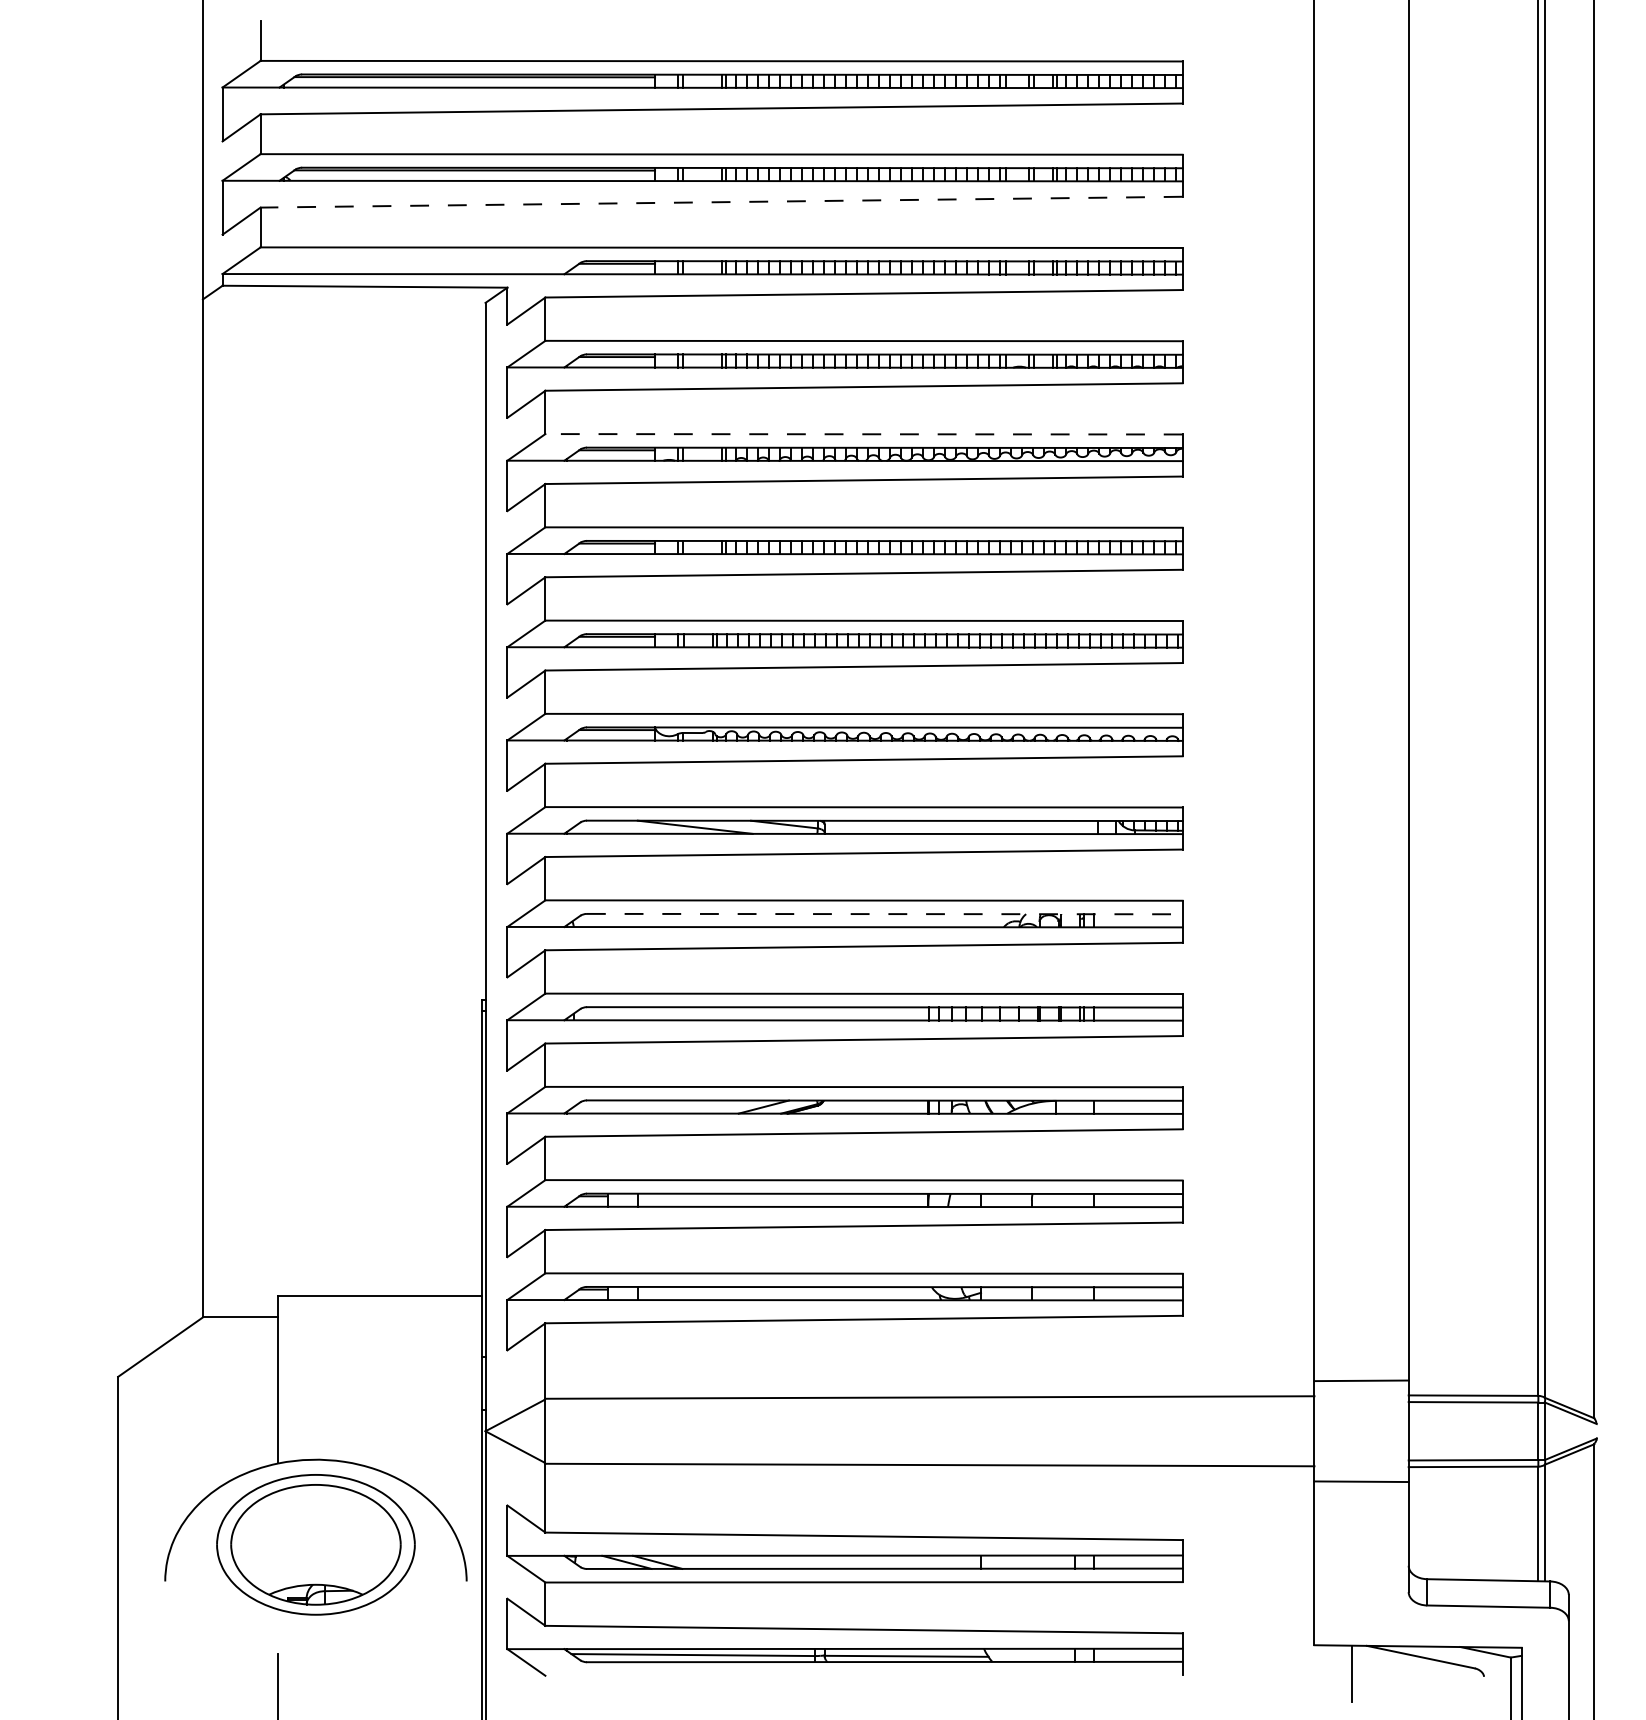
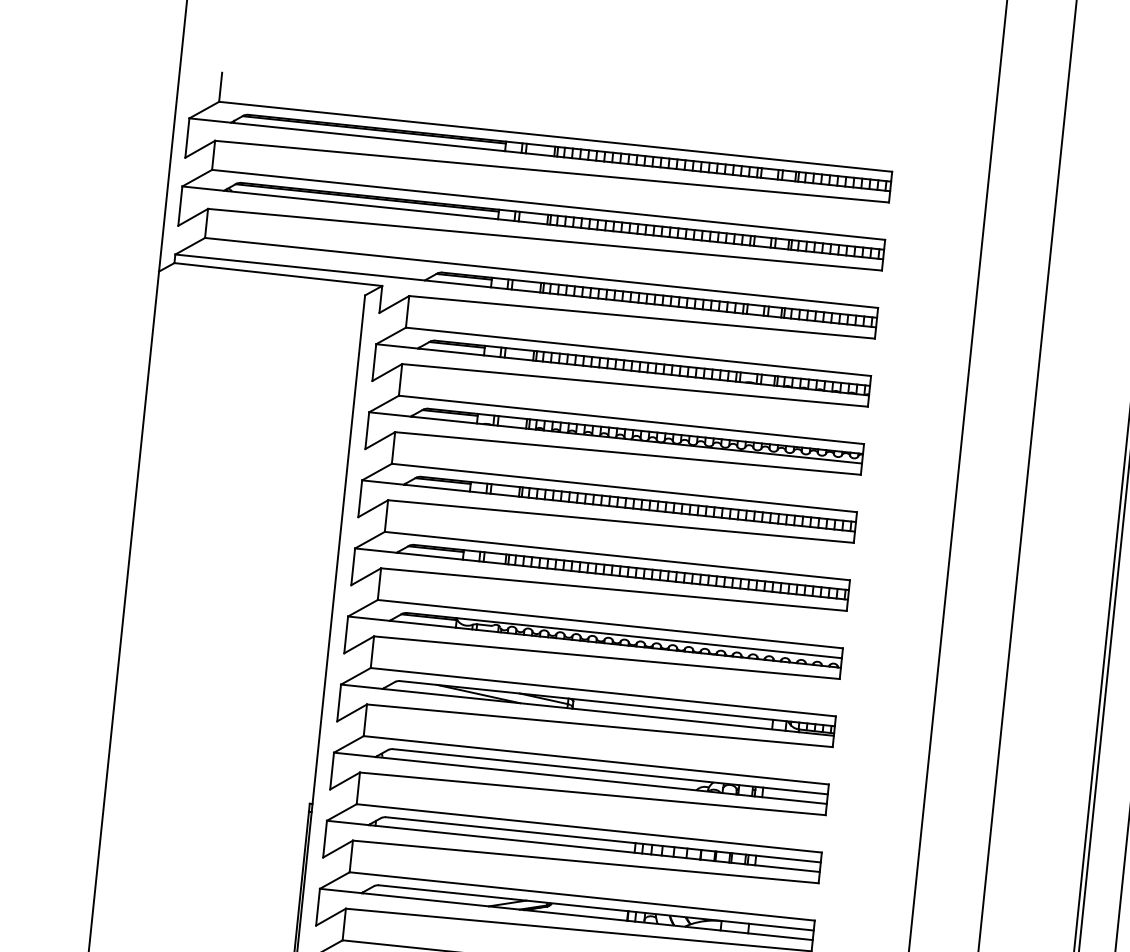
line: (721, 202) -> (544, 239), dashed -> solid
line: (864, 434) -> (631, 420), dashed -> solid
line: (884, 914) -> (610, 772), dashed -> solid

